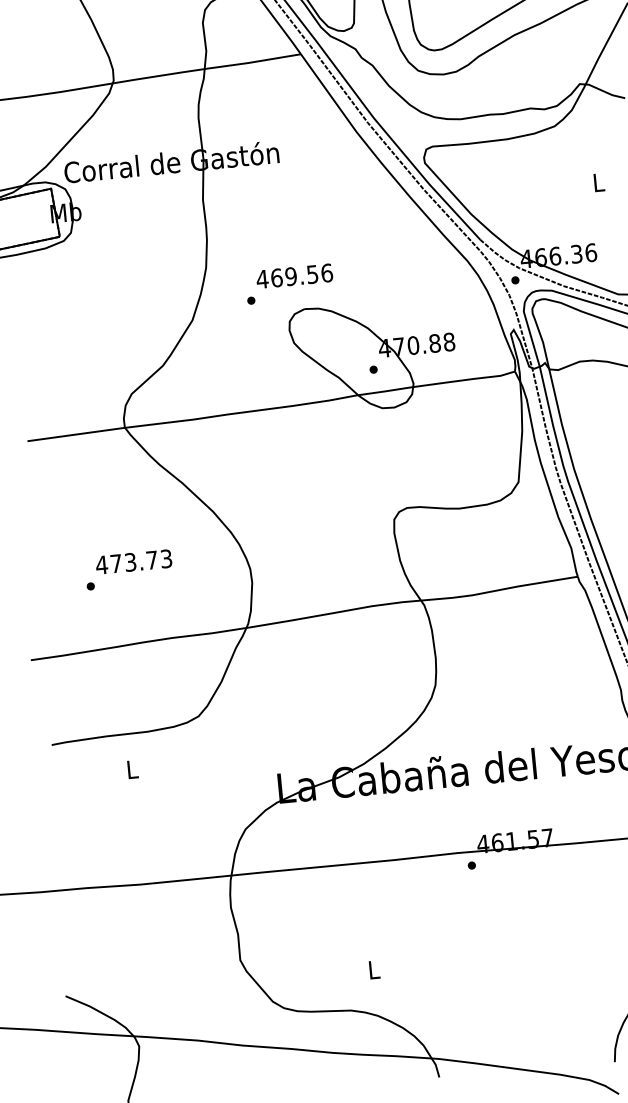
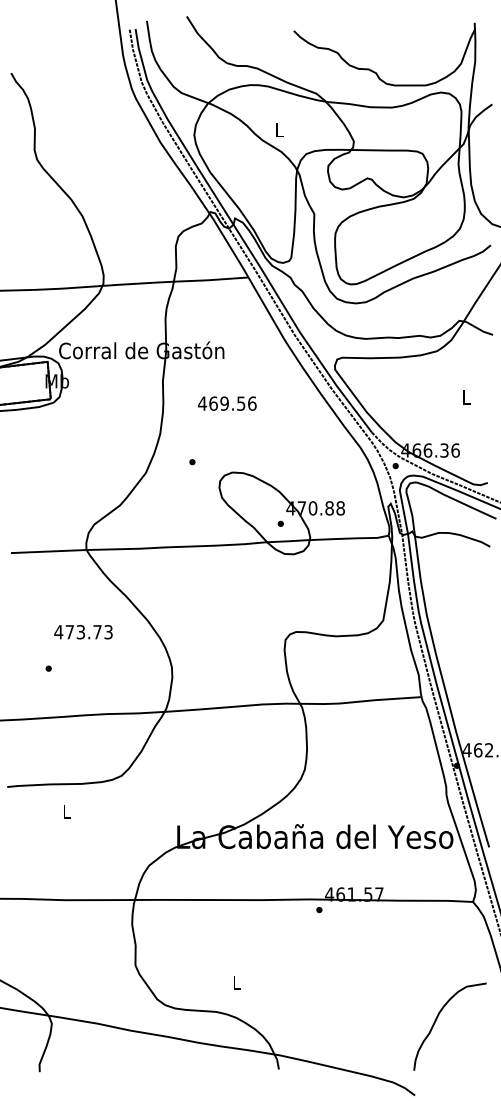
text: (293, 276) -> (226, 403), moved
text: (133, 562) -> (83, 632), moved

